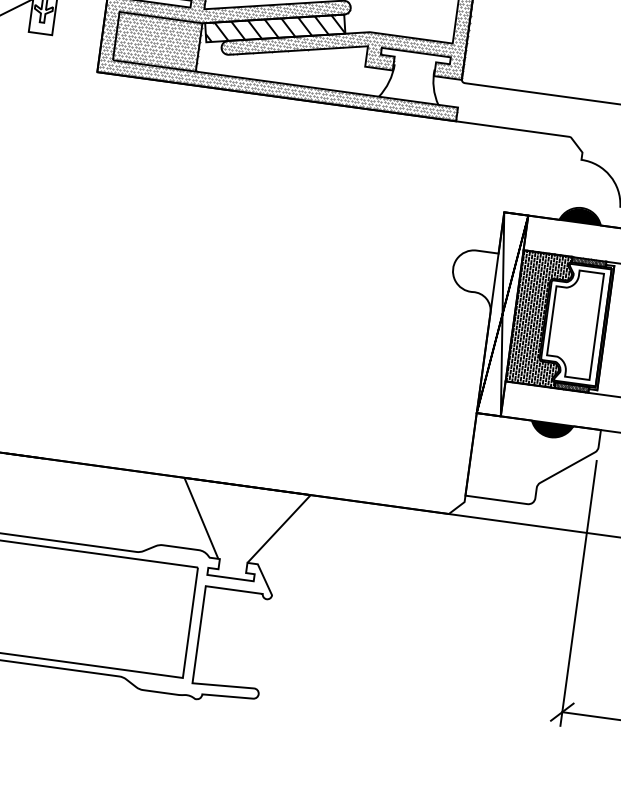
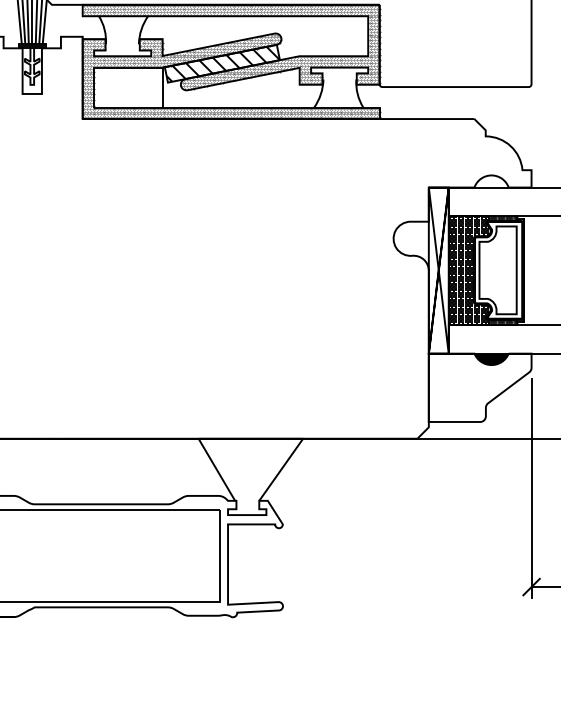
hatch: (158, 40) -> (128, 86), removed
fill: (581, 215) -> (491, 181), removed

